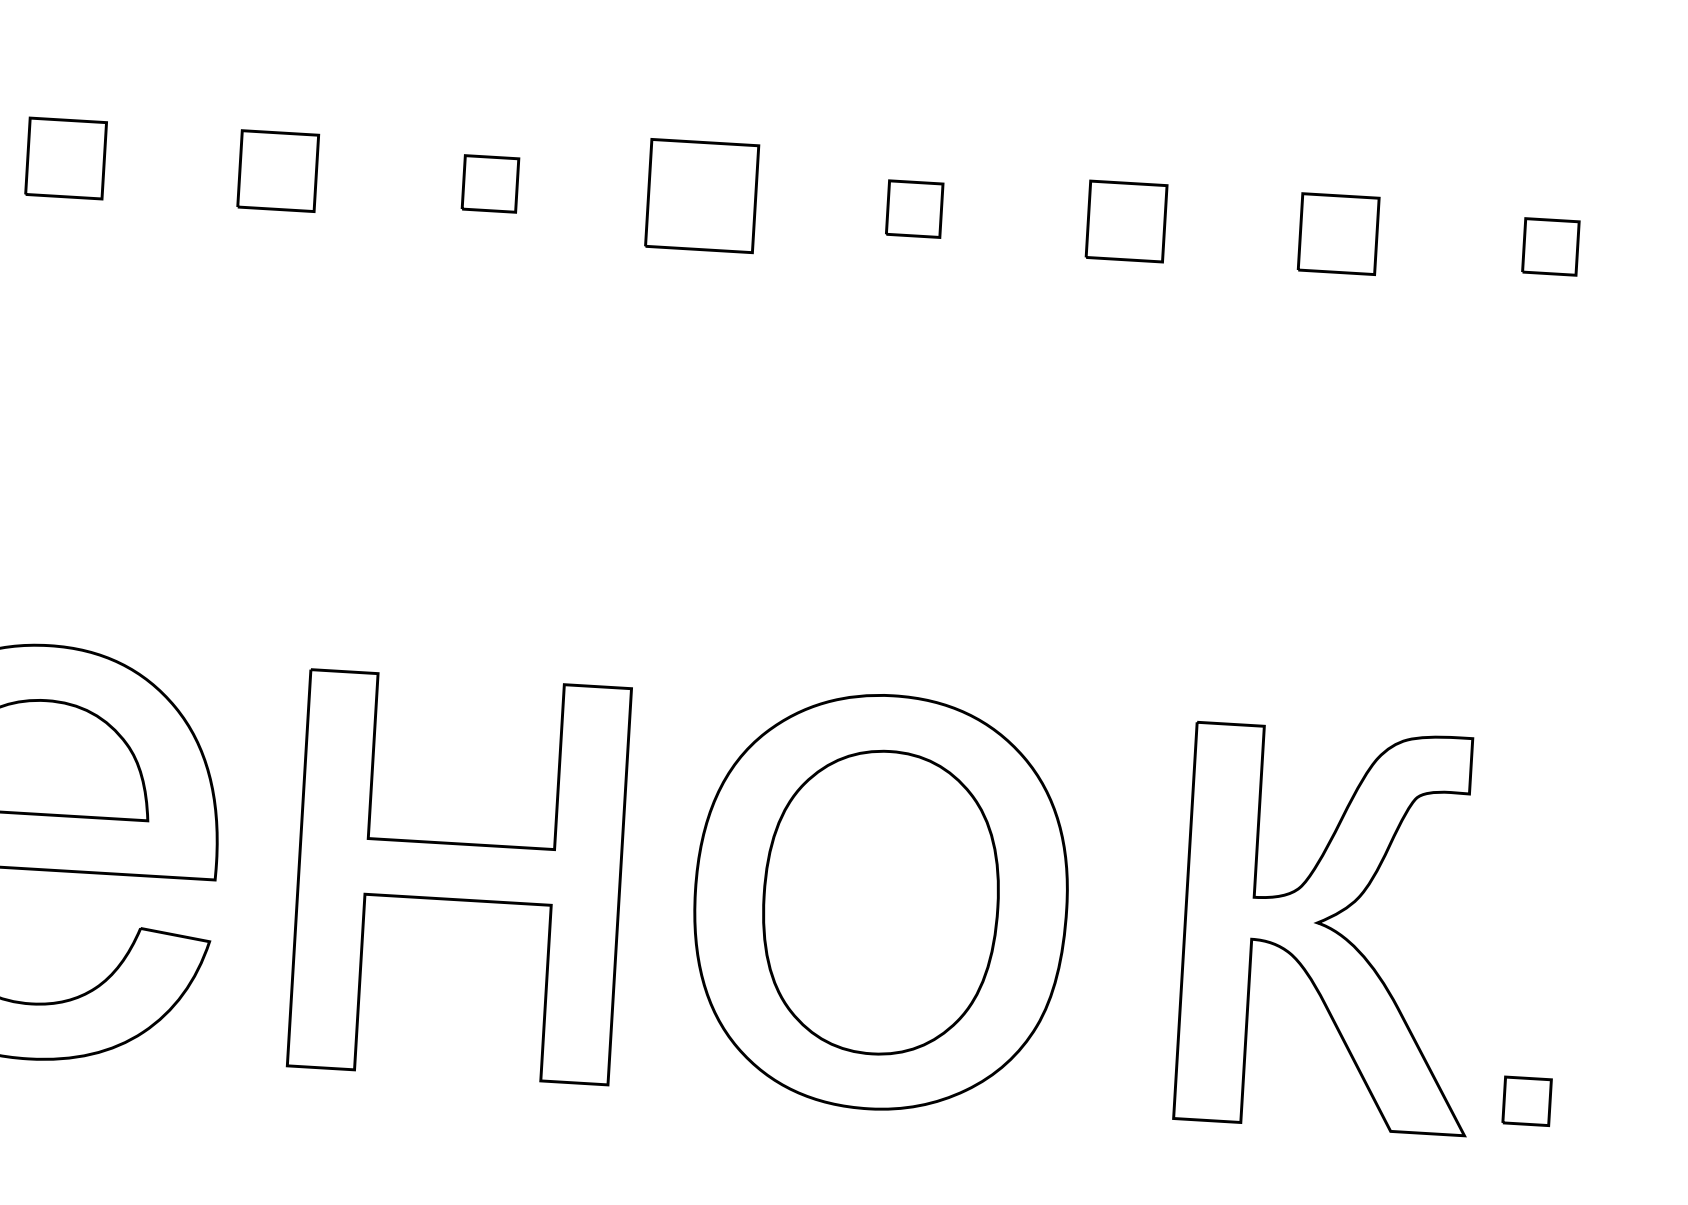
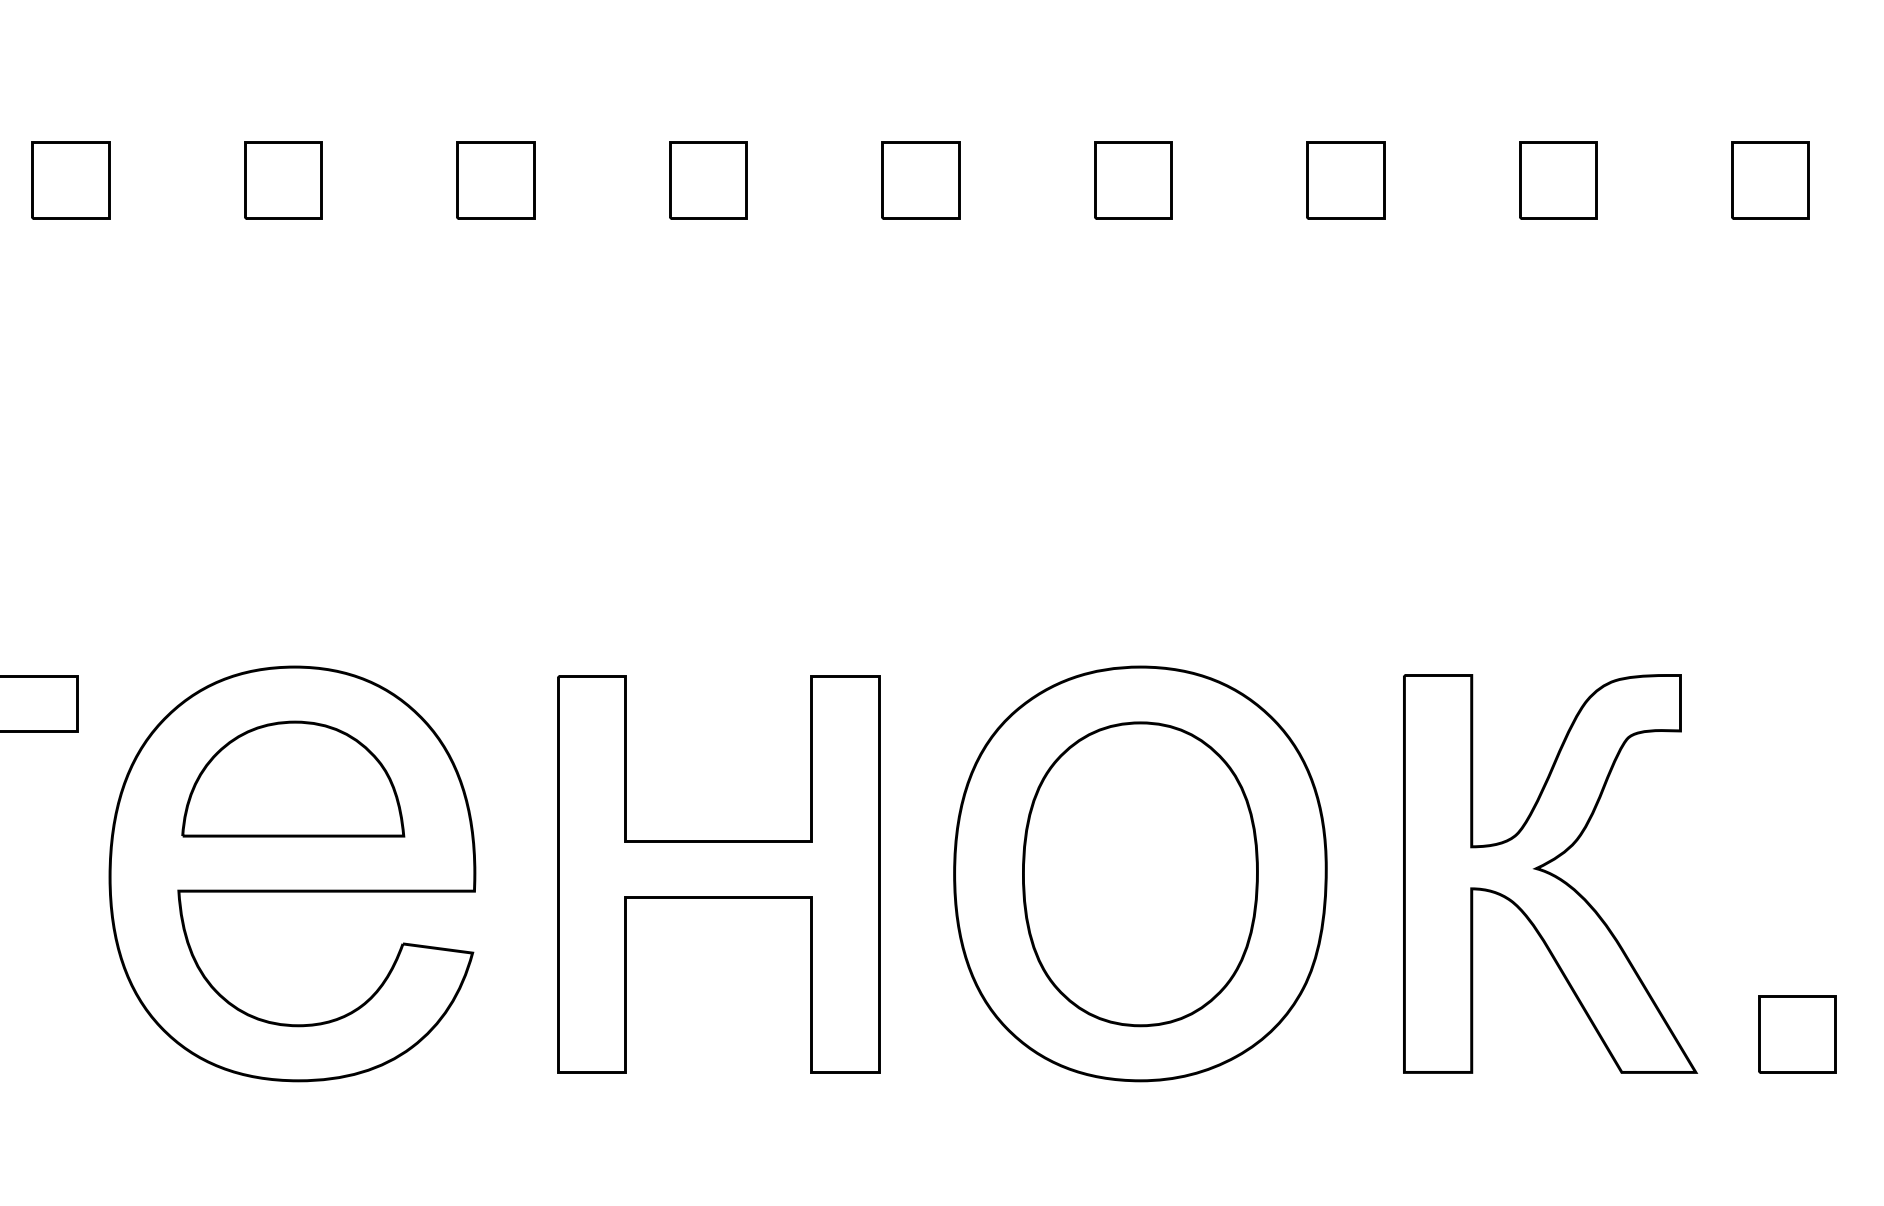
part: (490, 184) -> (708, 180), size x1.43
part: (702, 197) -> (920, 180), size x0.71
part: (915, 209) -> (1133, 180), size x1.43
part: (1551, 247) -> (1770, 180), size x1.43
part: (1331, 928) -> (1550, 873), moved
part: (1527, 1101) -> (1797, 1034), size x1.67

